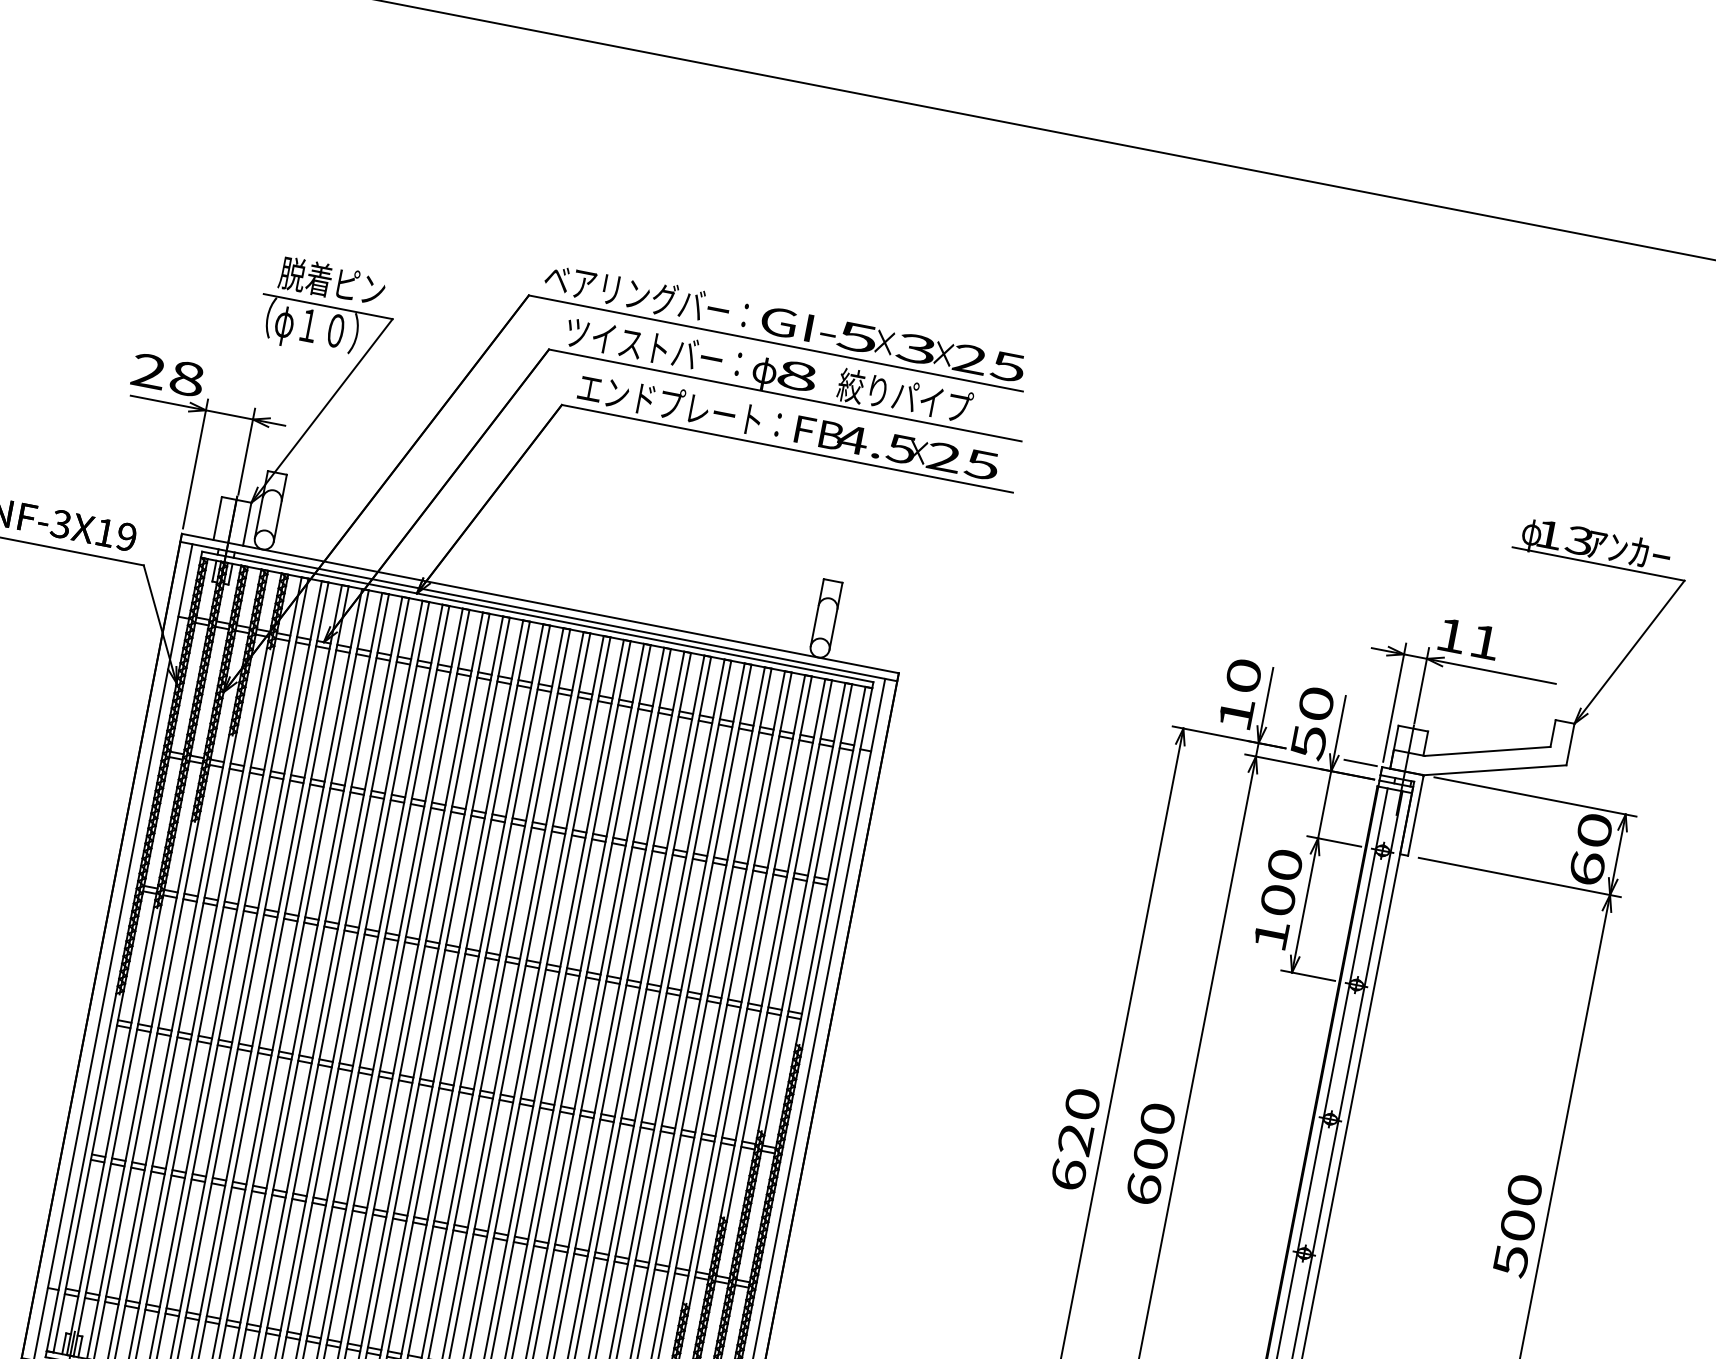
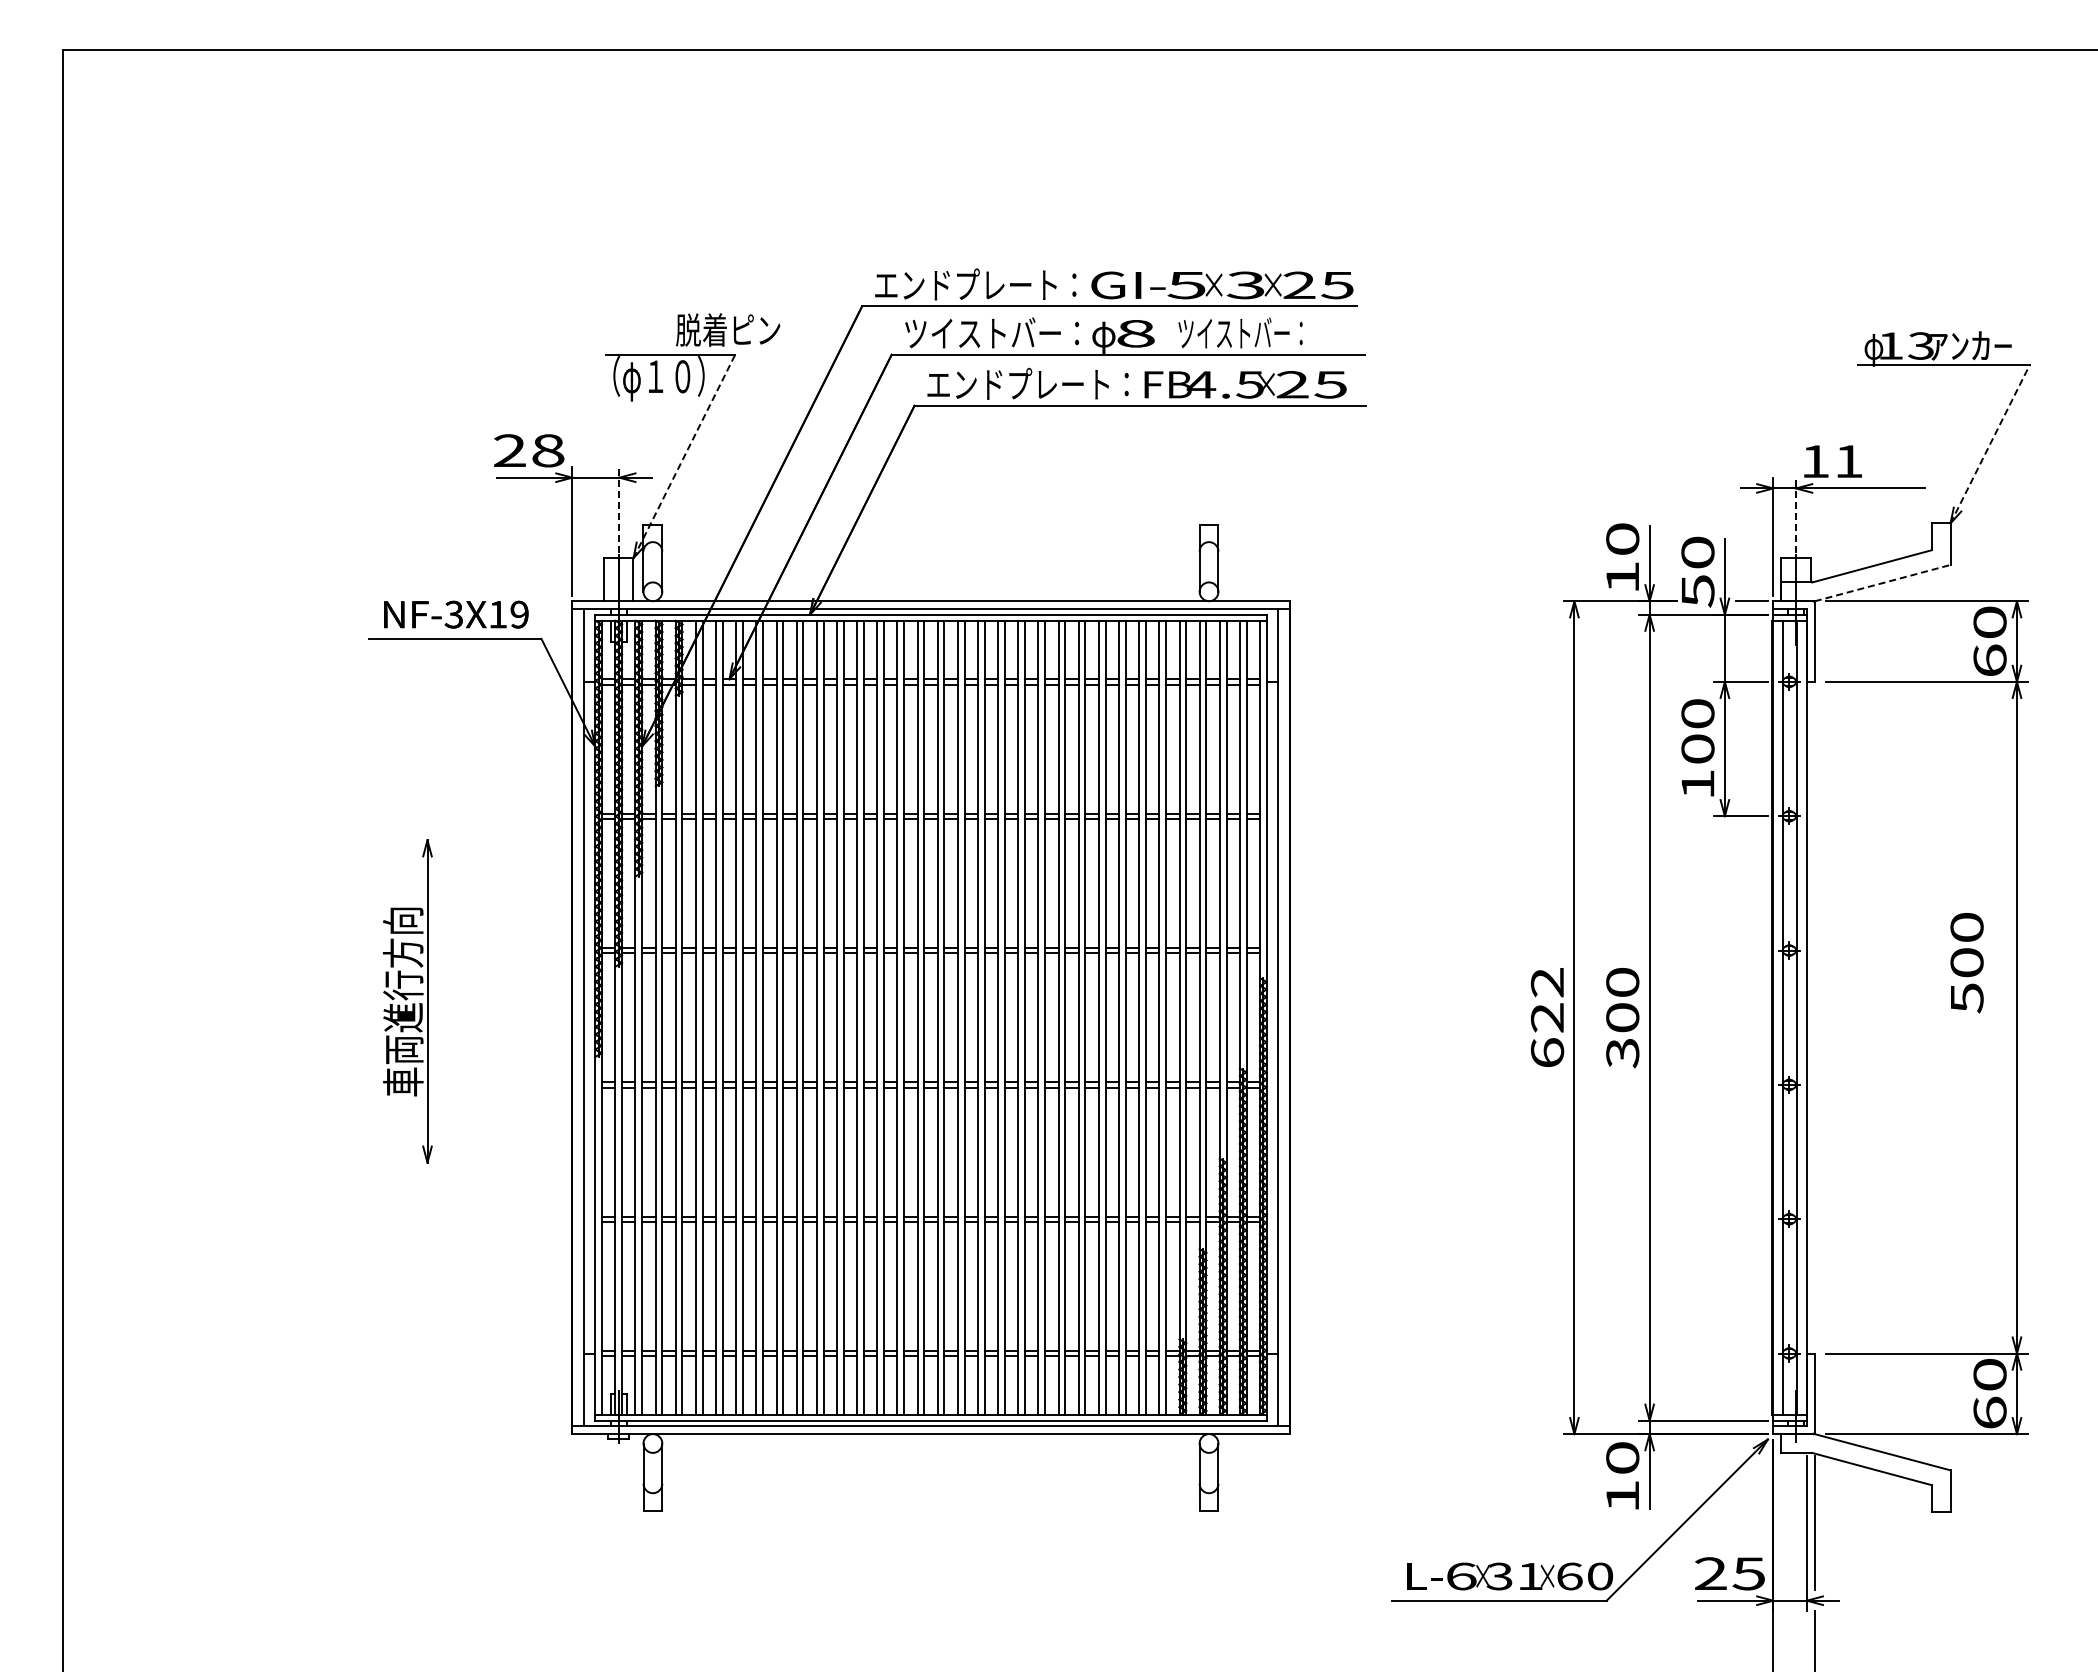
text: (332, 281) -> (728, 329), moved
text: (637, 293) -> (966, 284), ベアリングバー： -> エンドプレート：
text: (904, 396) -> (1243, 333), 絞りパイプ -> ツイストバー：
line: (322, 410) -> (684, 456), solid -> dashed
line: (246, 451) -> (619, 509), solid -> dashed
line: (1629, 652) -> (1990, 444), solid -> dashed
line: (1422, 685) -> (1796, 515), solid -> dashed
line: (1495, 770) -> (1883, 583), solid -> dashed
text: (1082, 1104) -> (1547, 982), 620 -> 622
text: (1143, 1189) -> (1622, 1053), 600 -> 300
text: (1517, 1226) -> (1966, 963), moved

